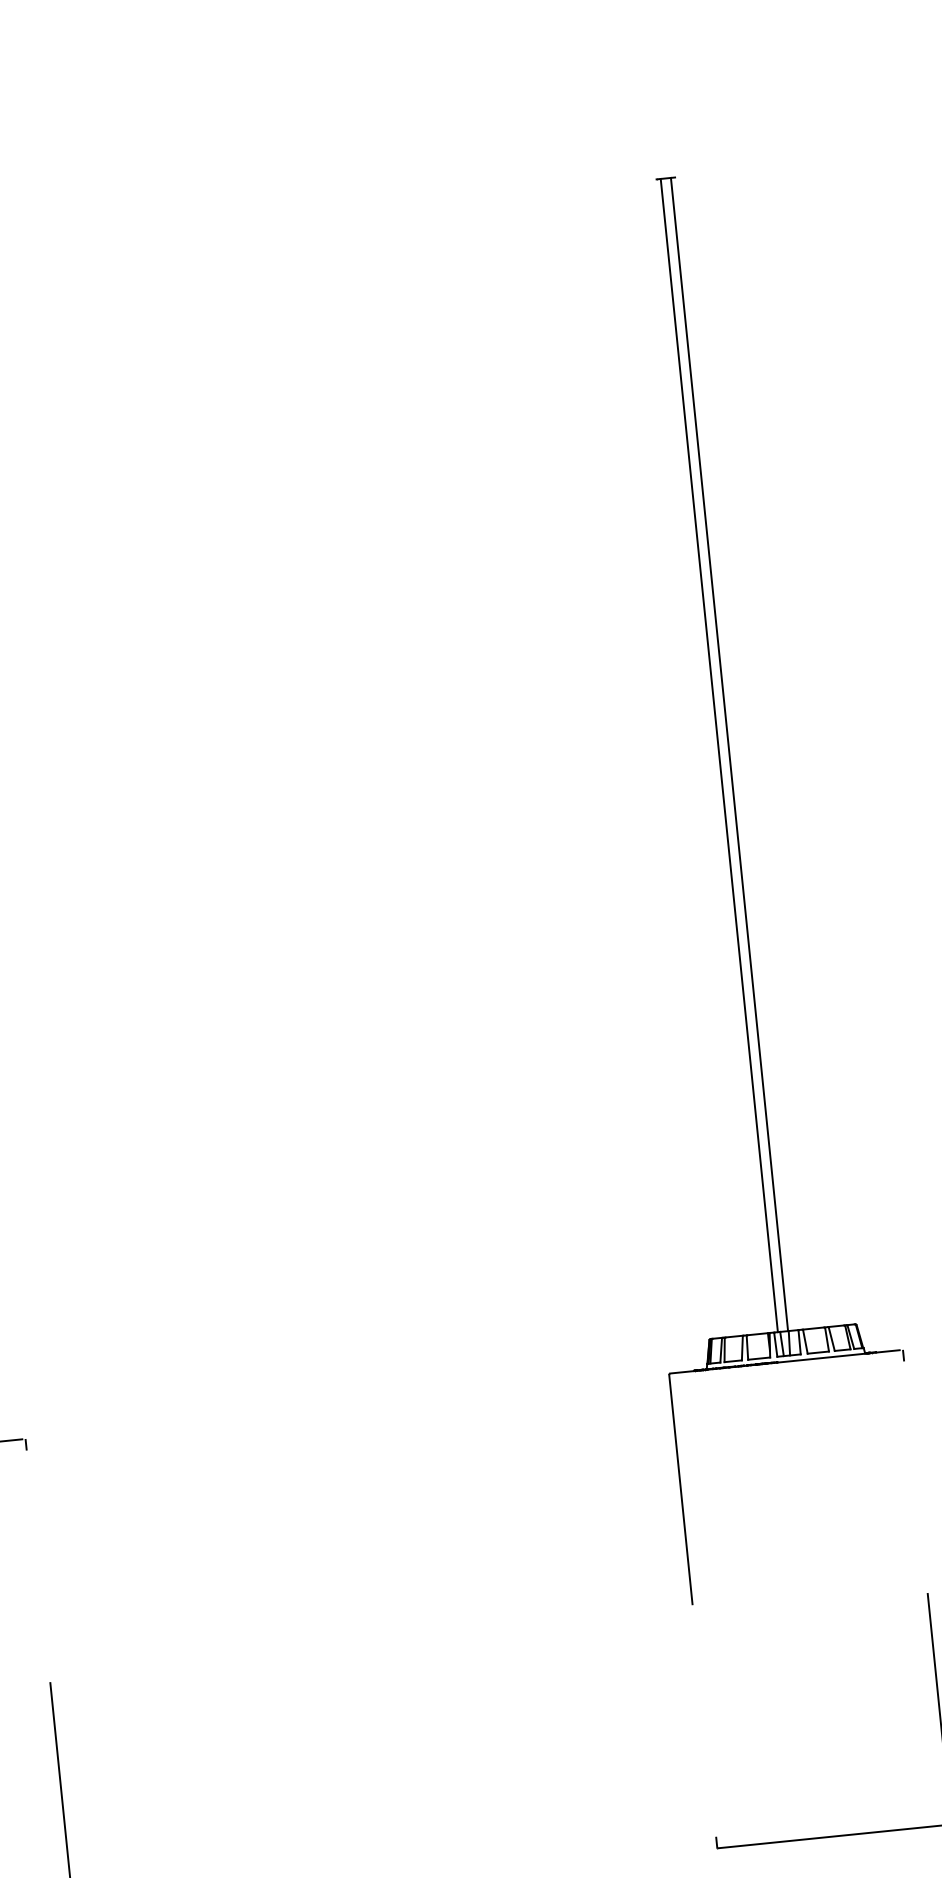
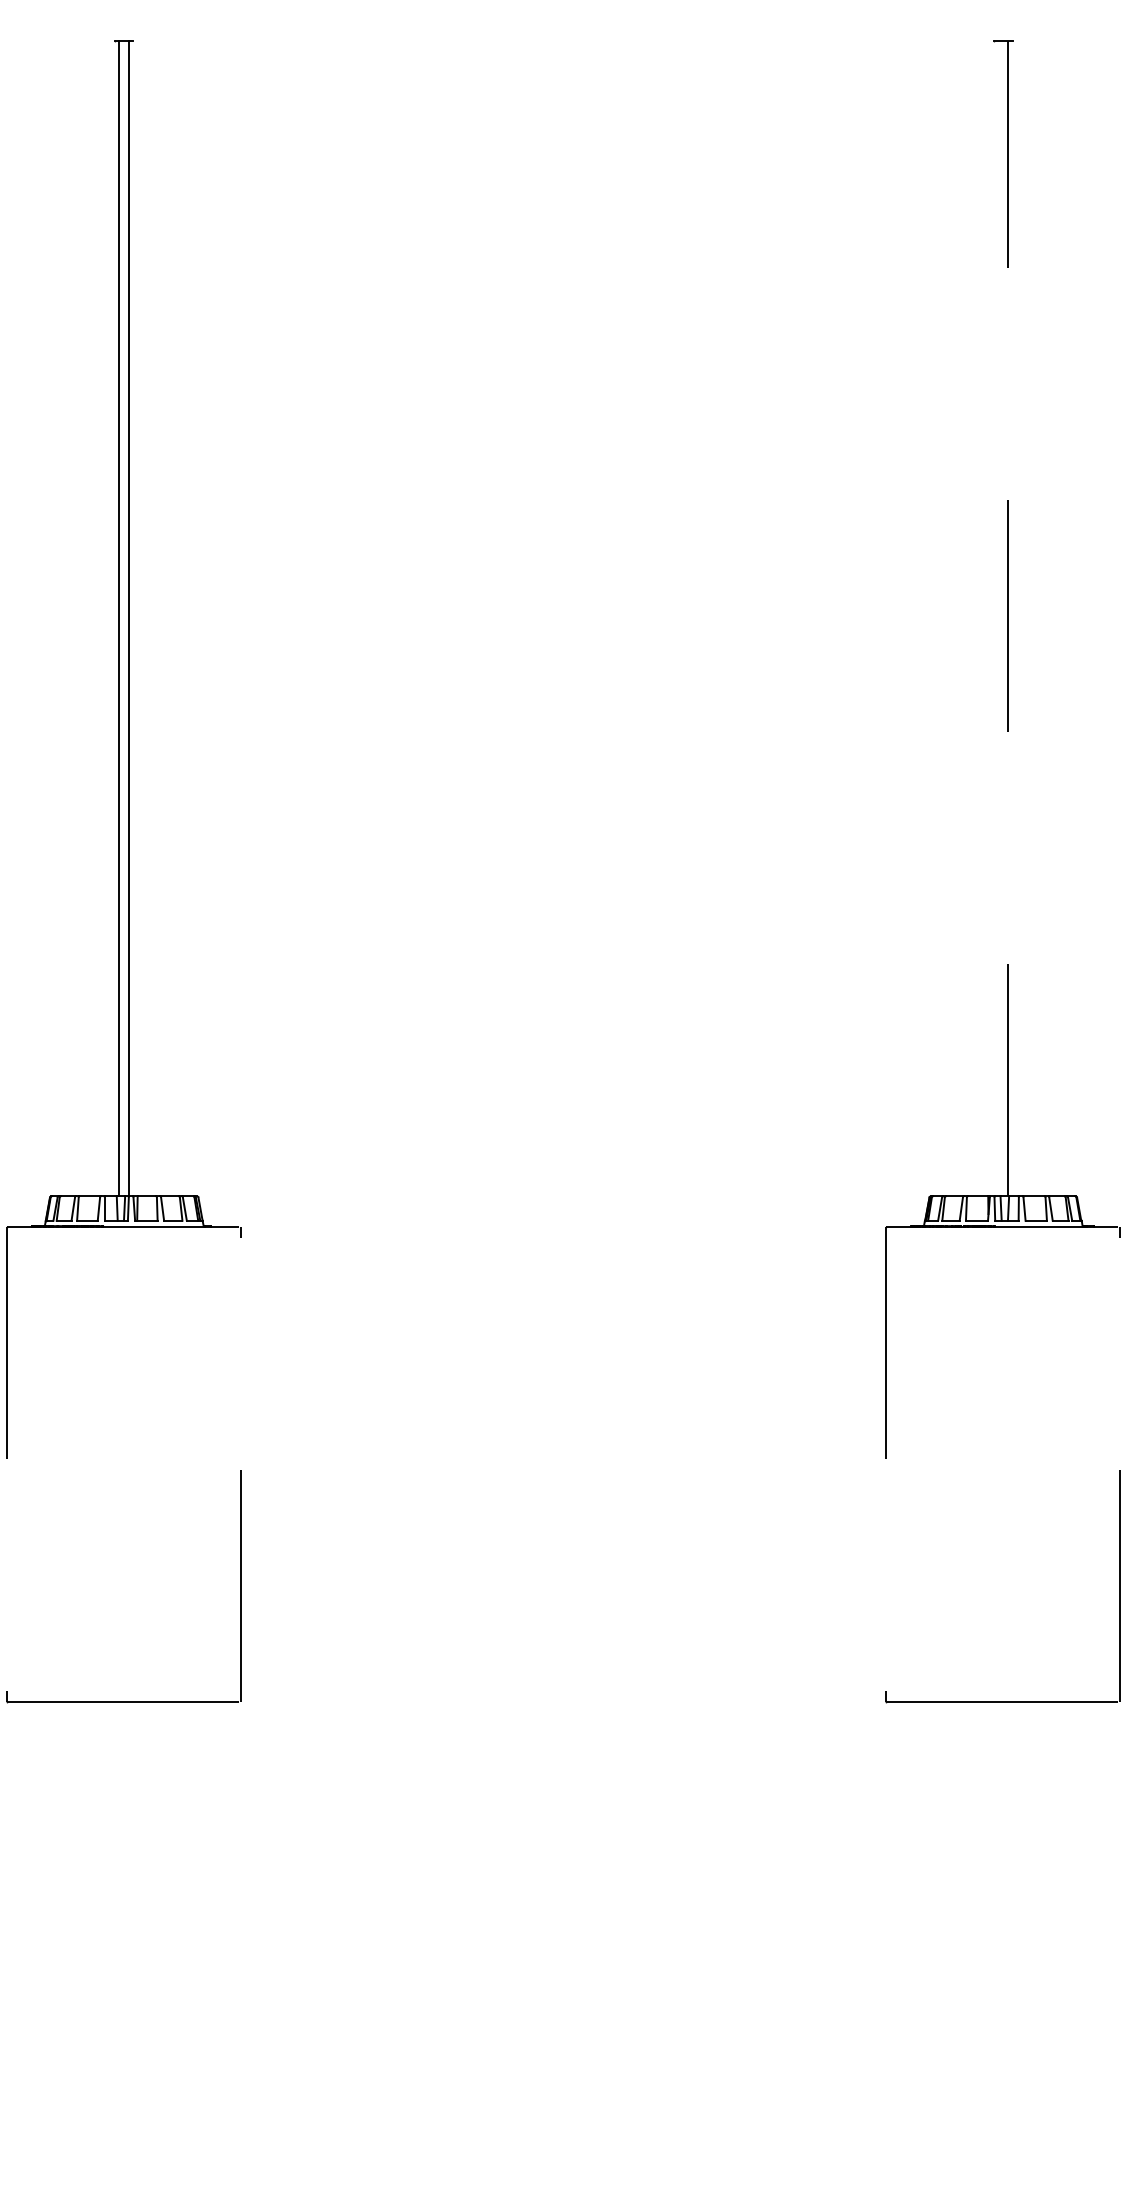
line: (729, 754) -> (1008, 618), solid -> dashed
line: (719, 755) -> (998, 618), removed

